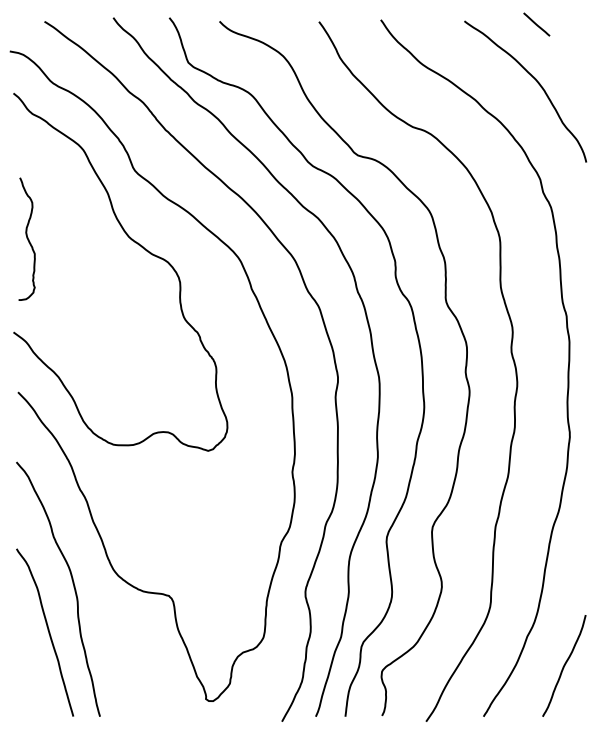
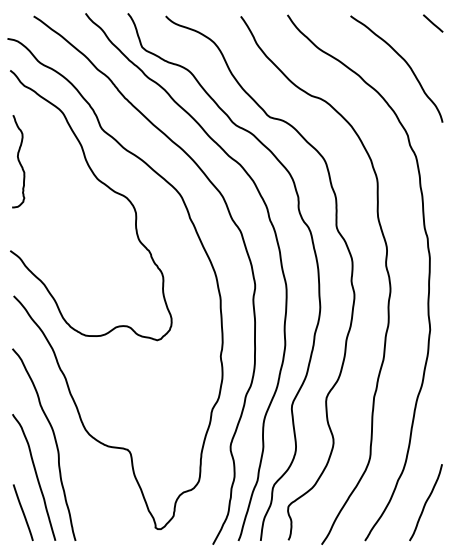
line: (537, 24) -> (433, 23), moved
curve: (27, 239) -> (18, 161), moved
line: (29, 679) -> (22, 512), added

